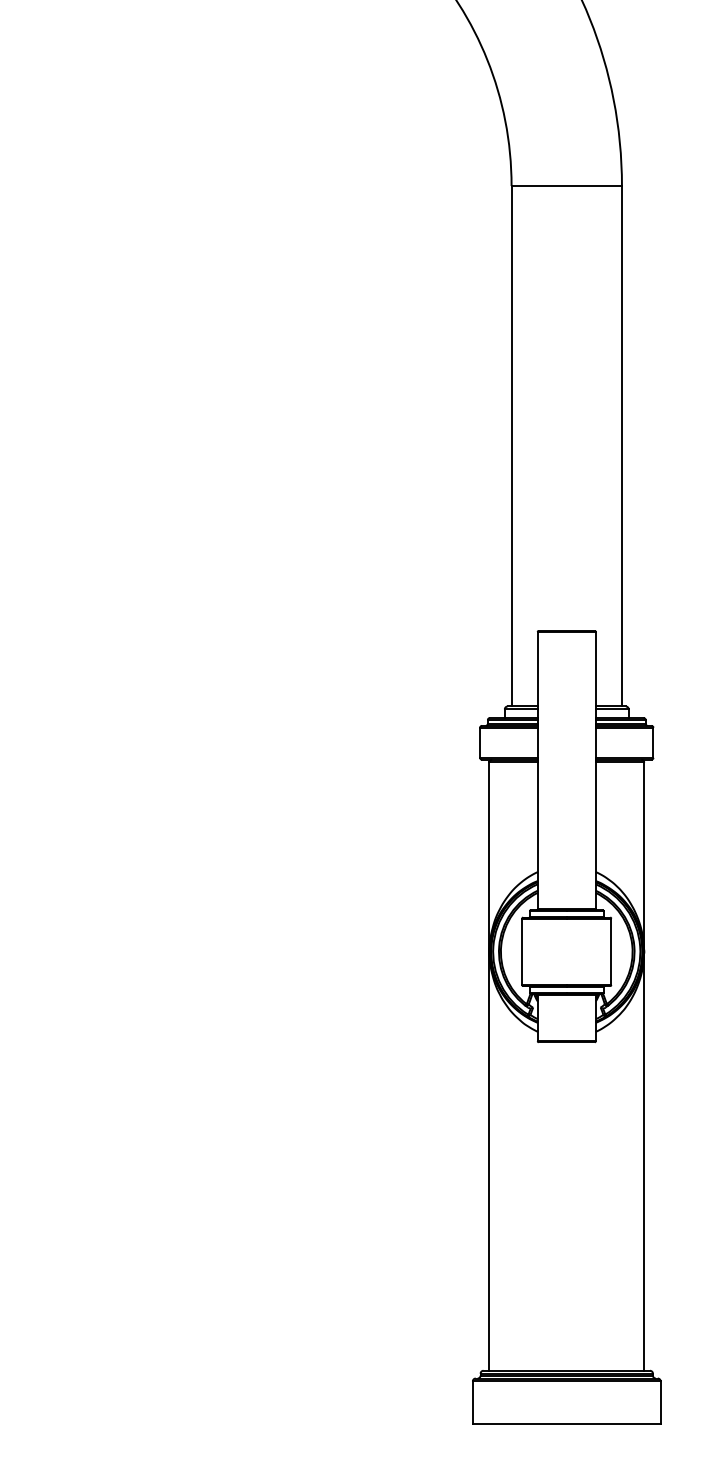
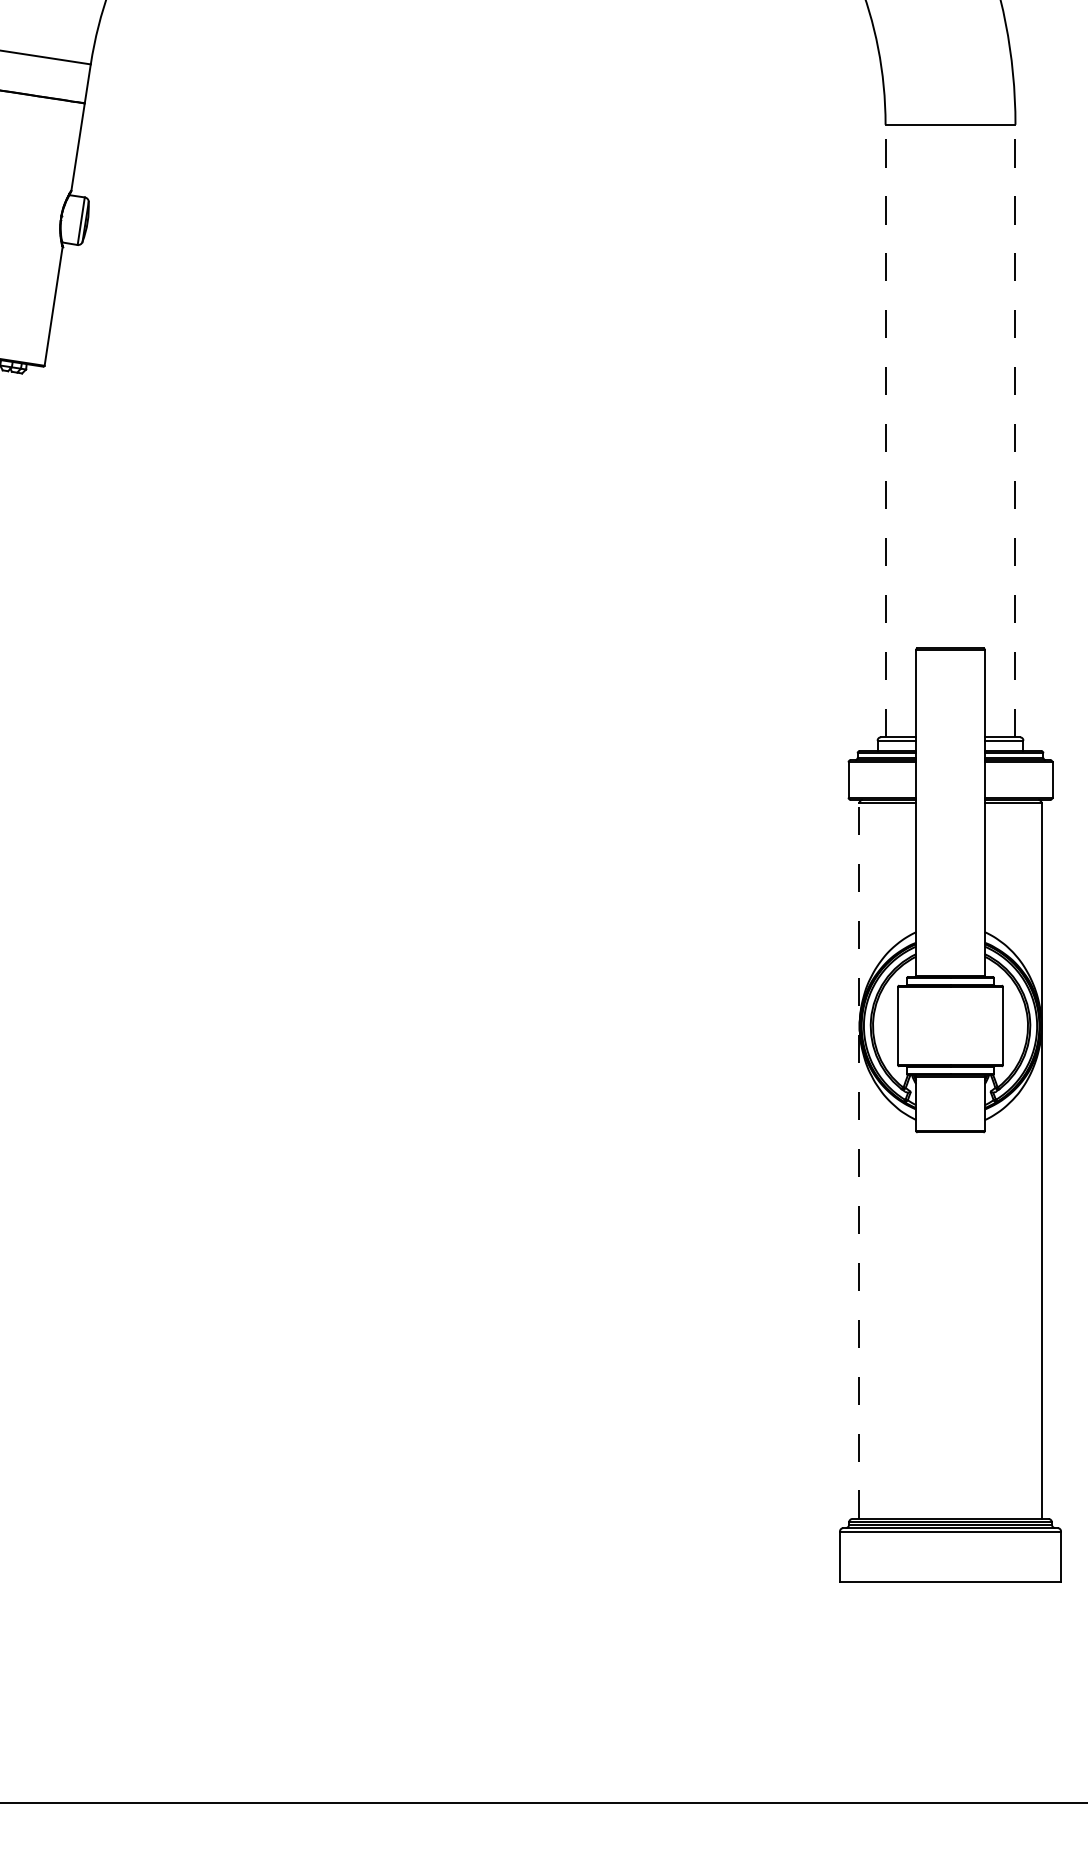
line: (511, 445) -> (885, 430), solid -> dashed
line: (621, 445) -> (1015, 430), solid -> dashed
line: (489, 1066) -> (859, 1161), solid -> dashed

